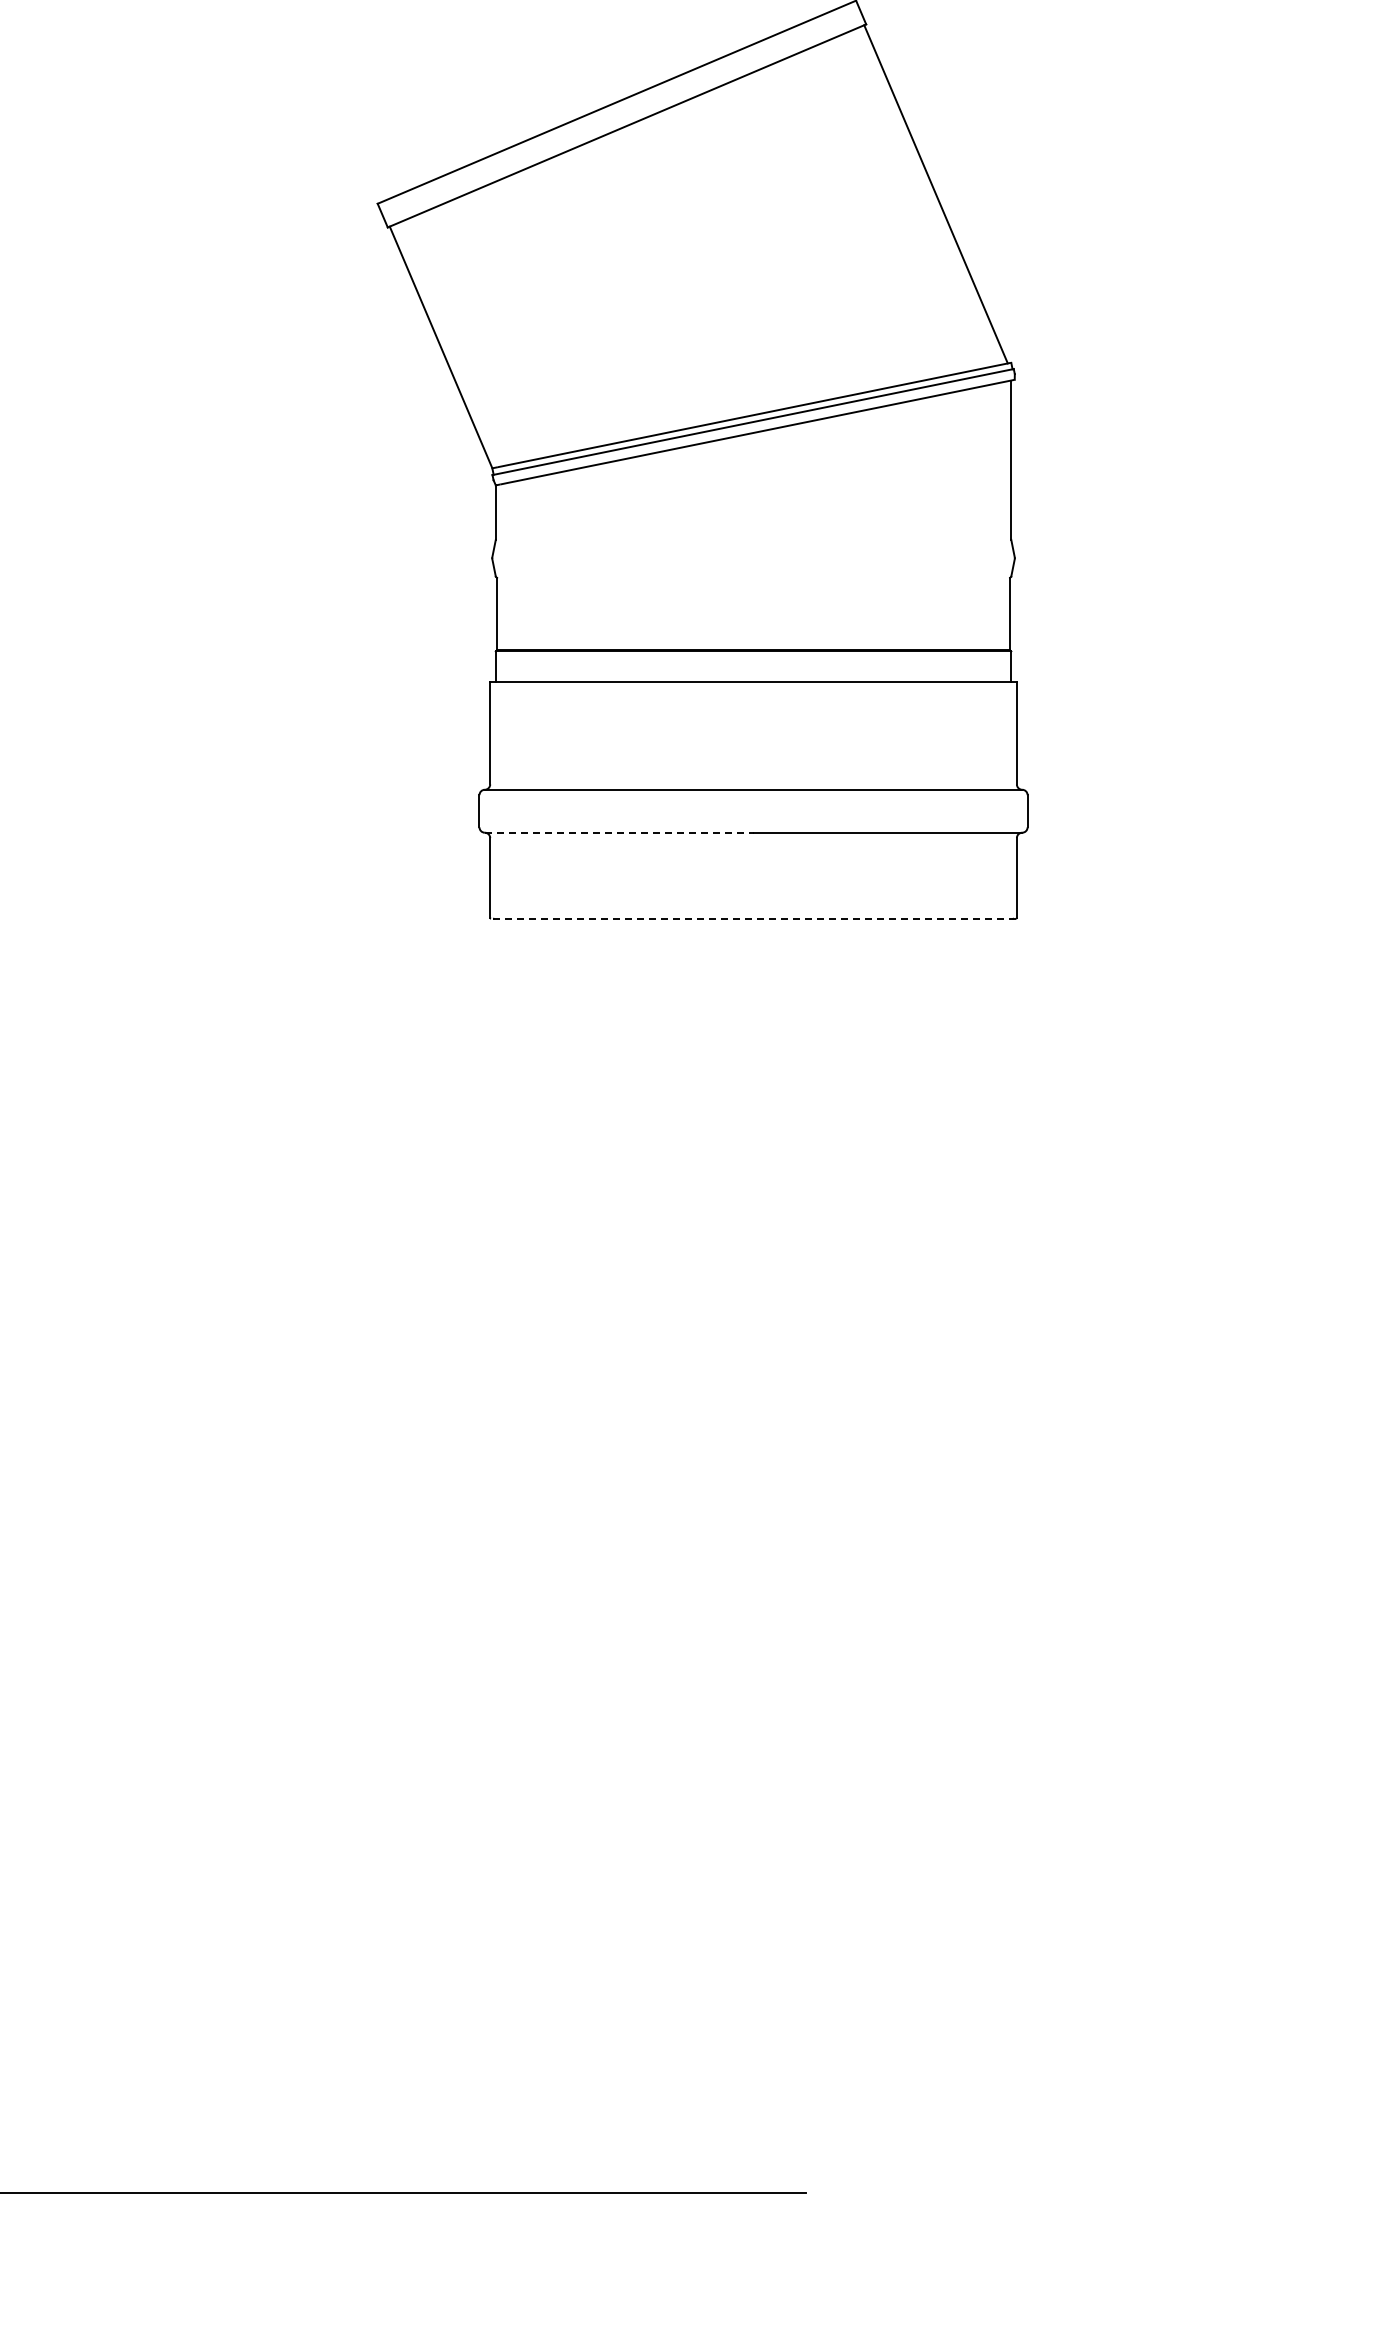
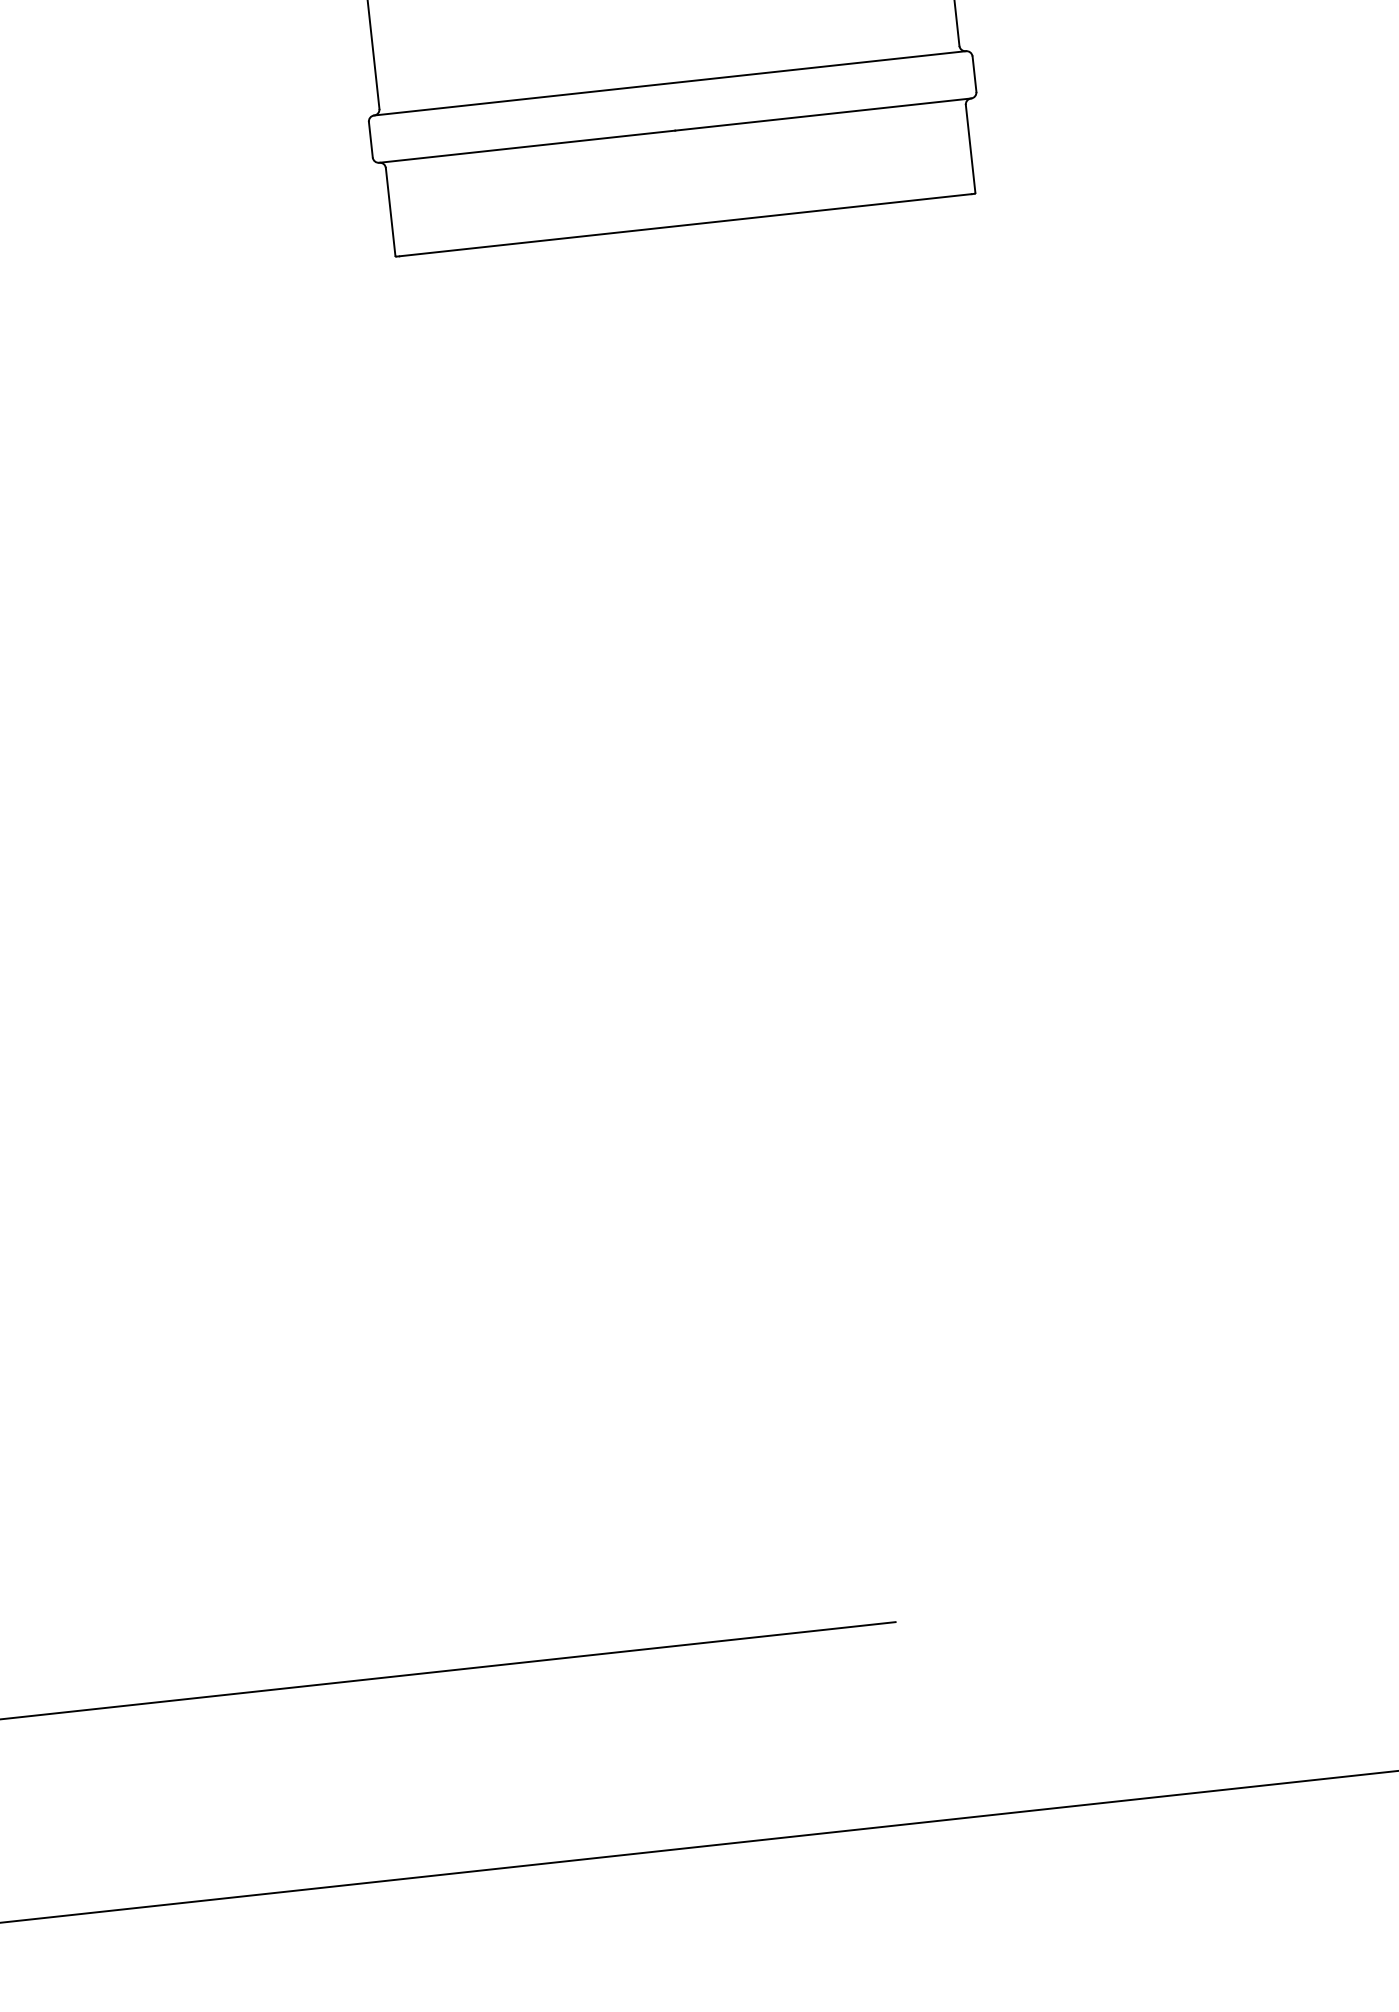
line: (619, 832) -> (527, 146), dashed -> solid
line: (753, 918) -> (685, 225), dashed -> solid

